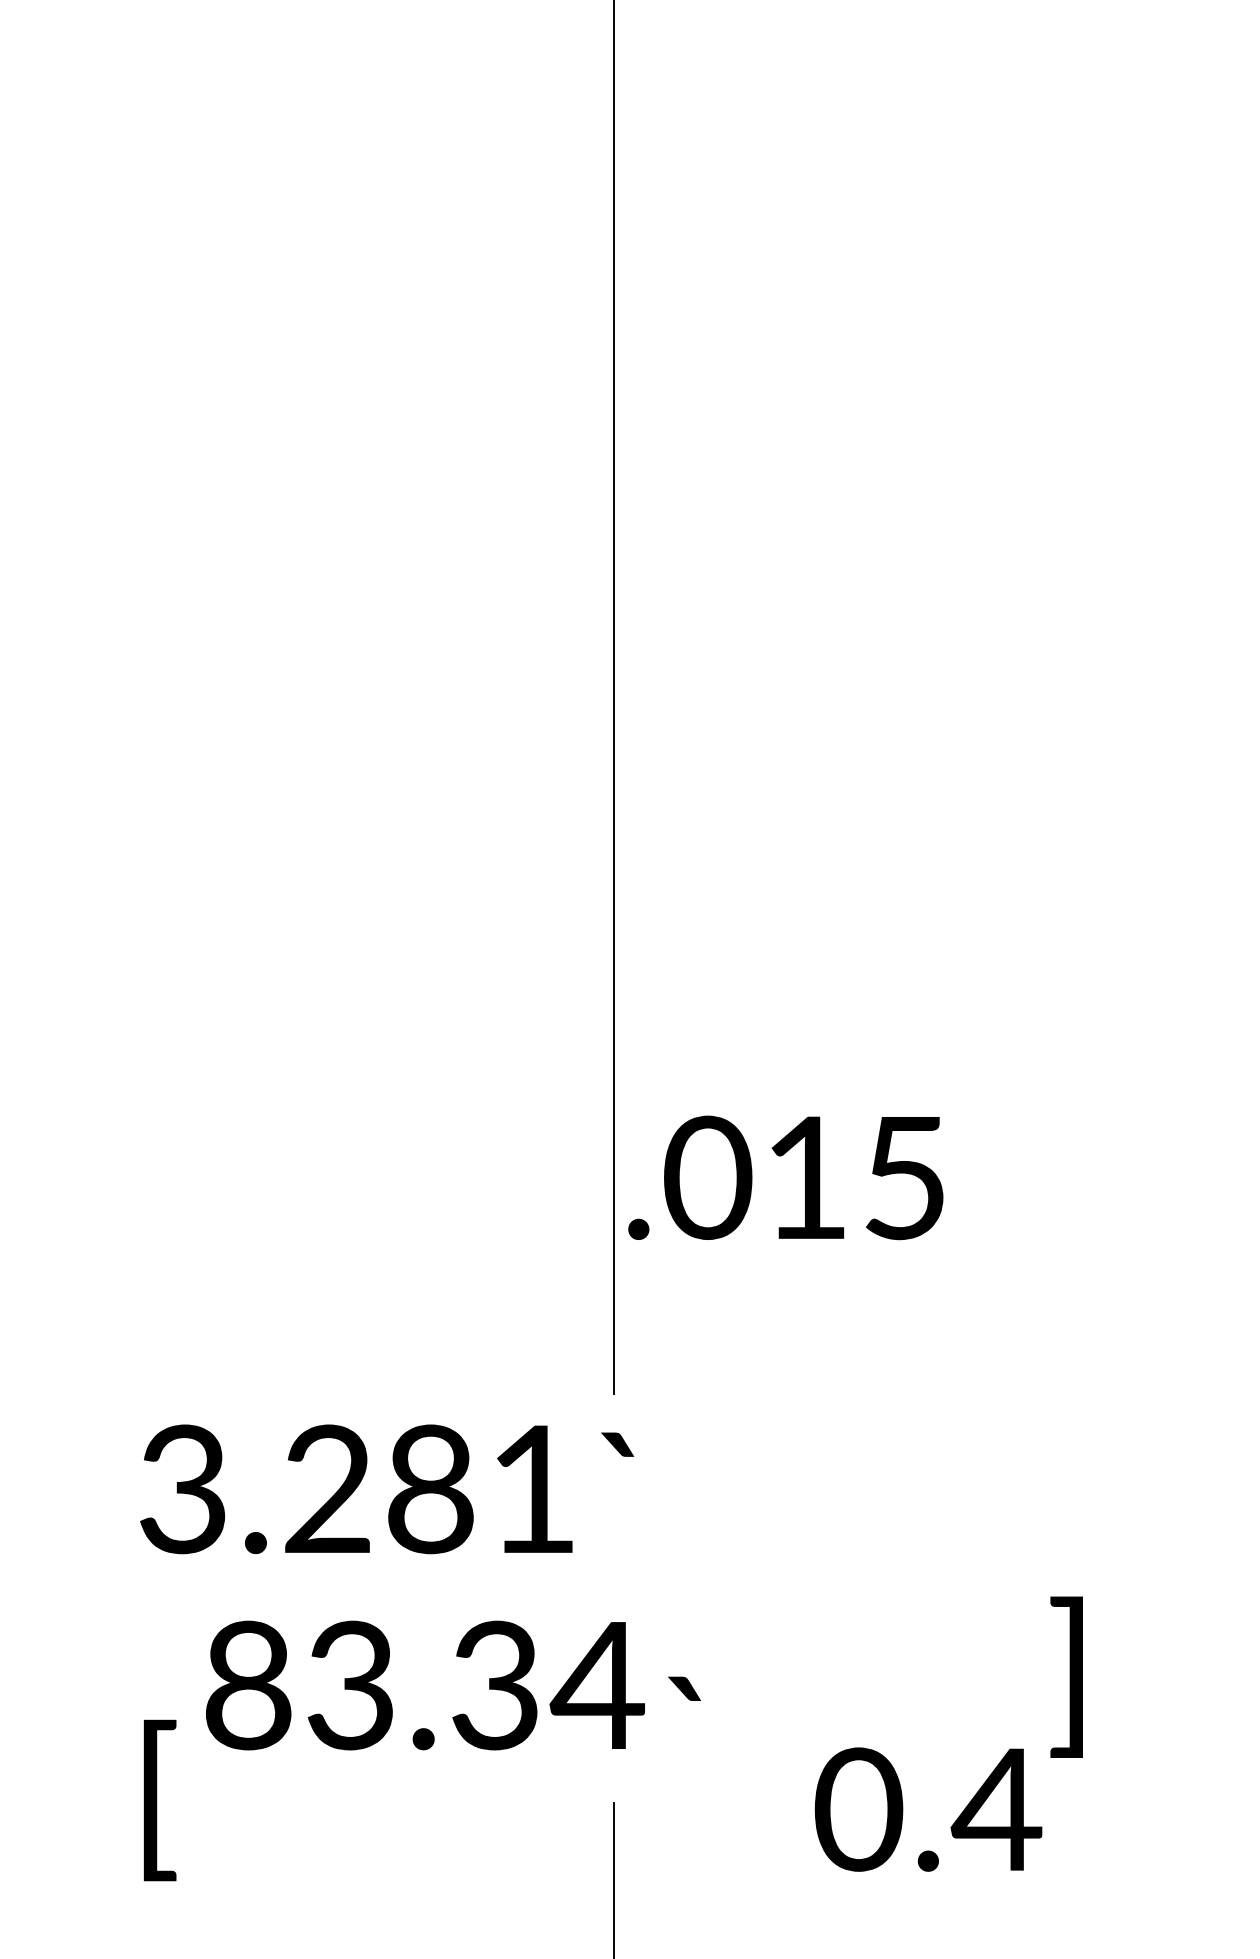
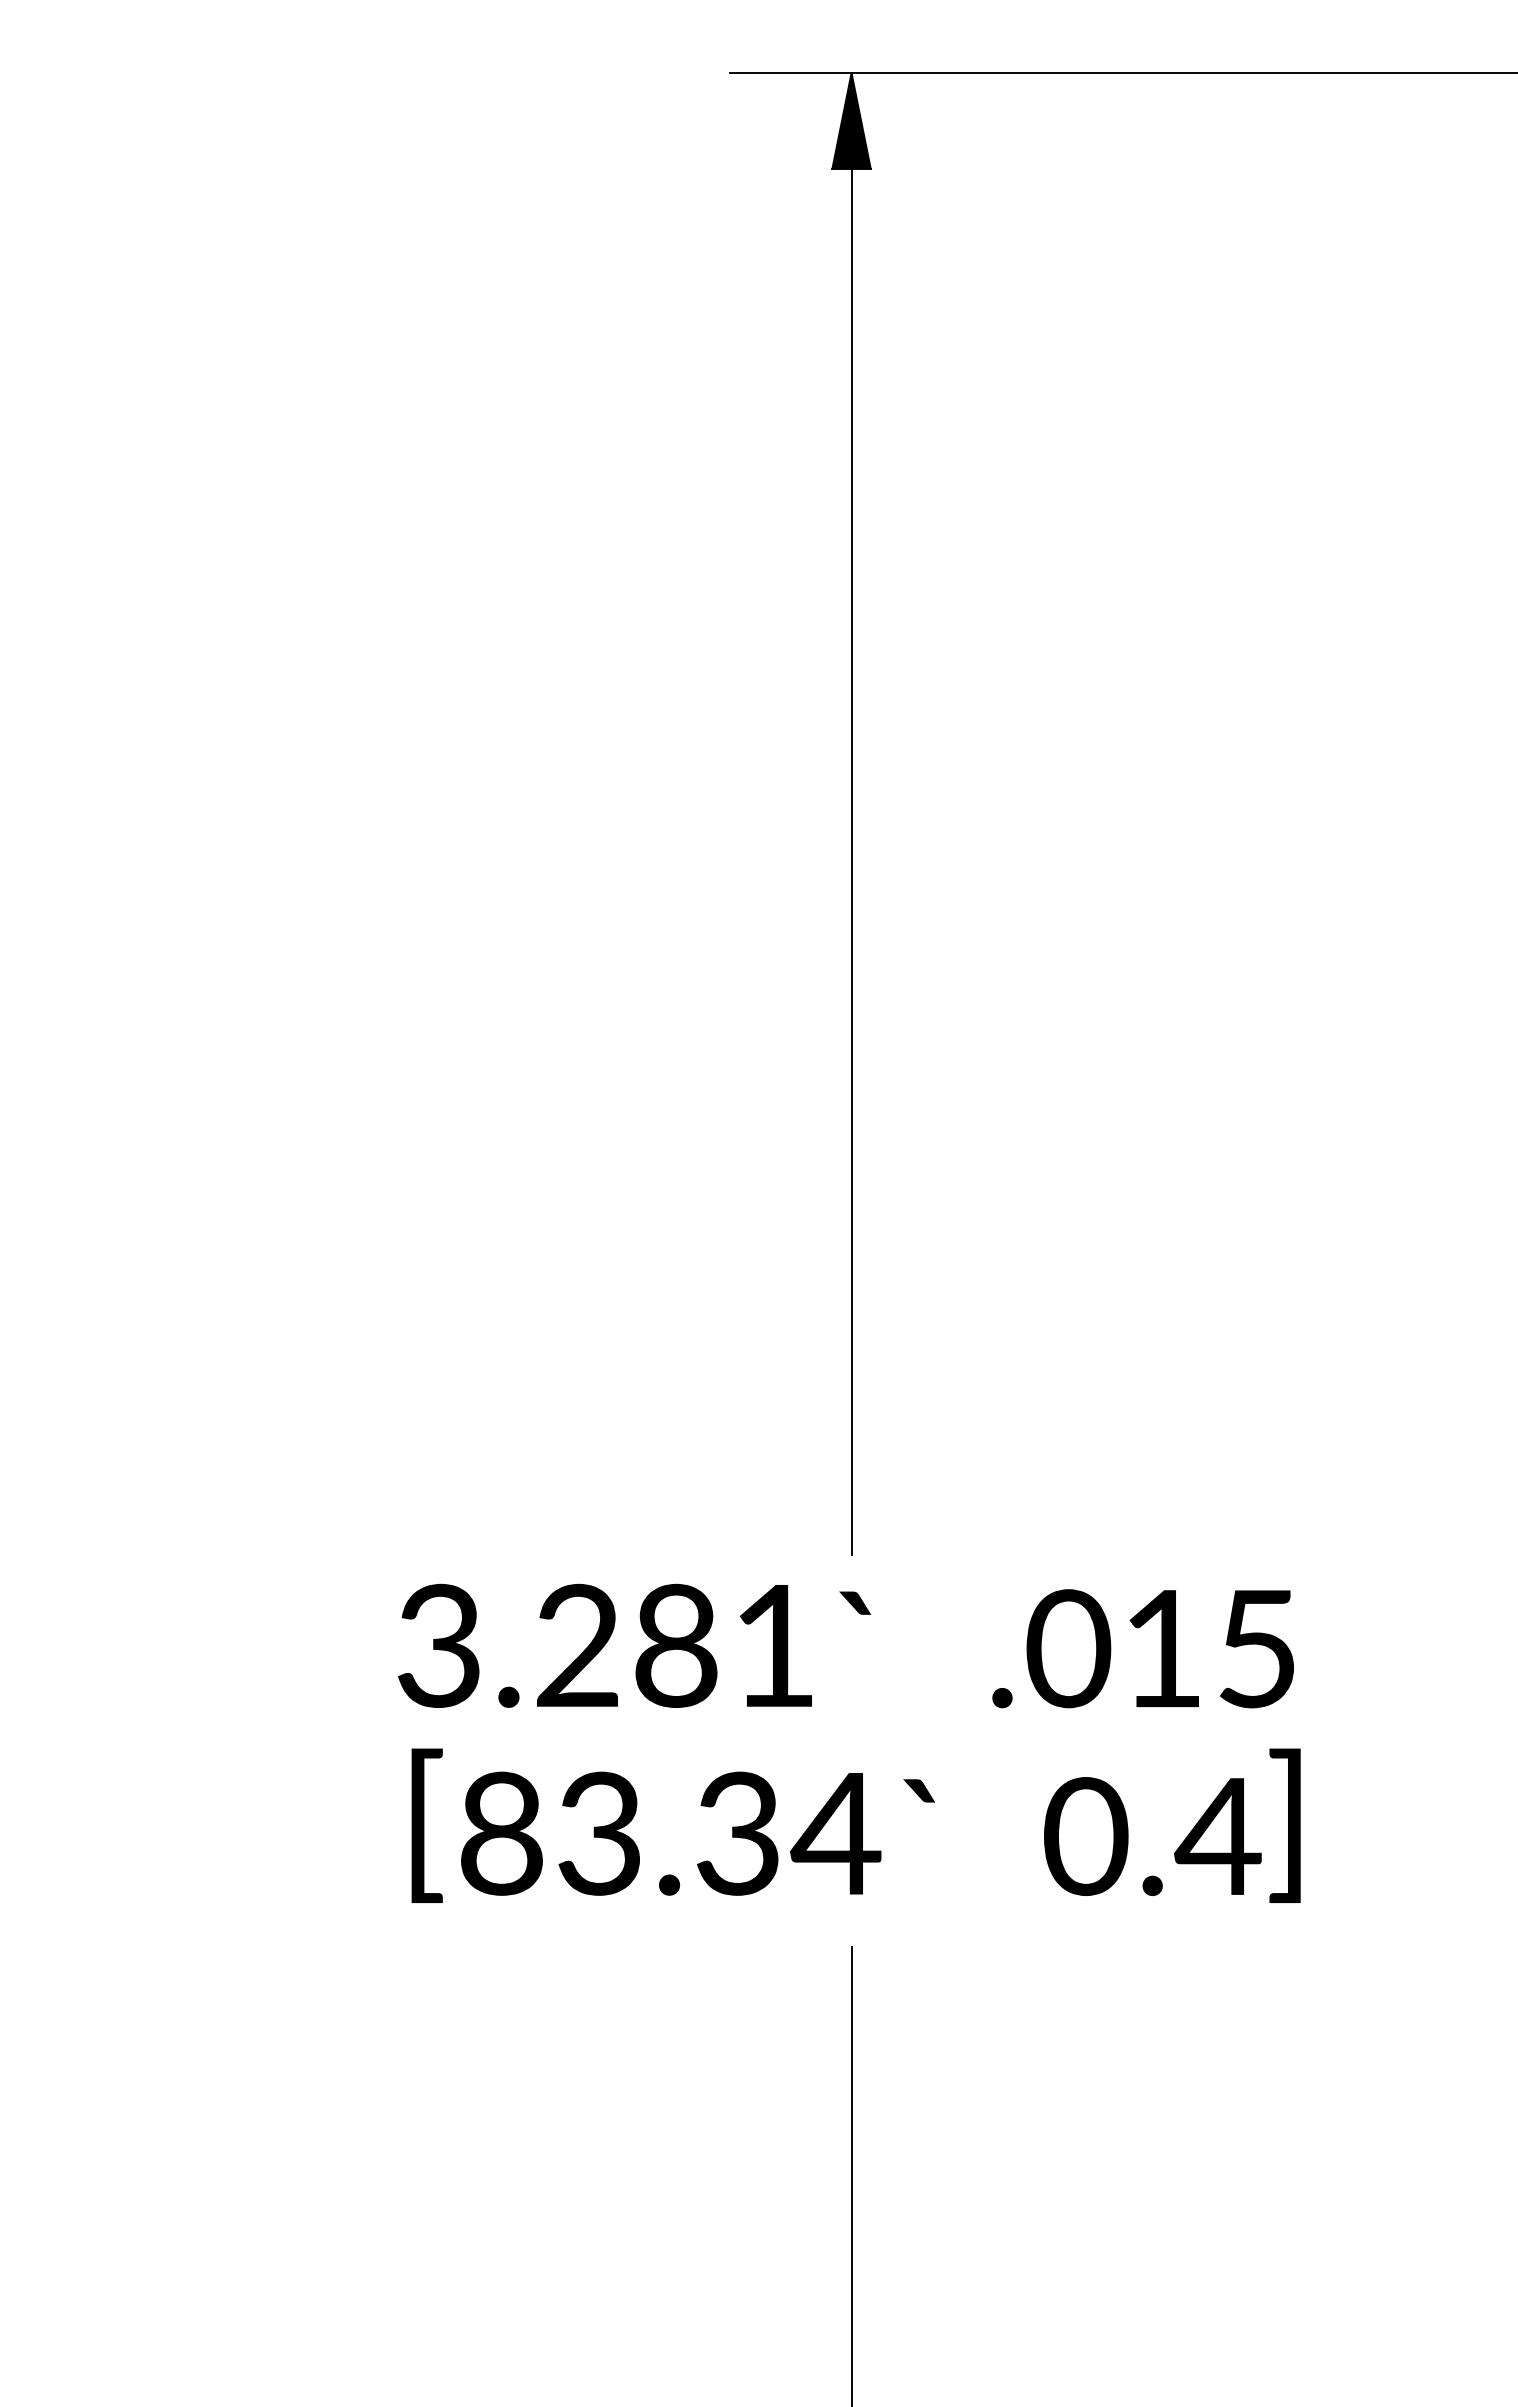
text: (785, 1177) -> (1142, 1648), moved
text: (684, 1688) -> (919, 1790), moved
text: (159, 1800) -> (426, 1825), moved
text: (928, 1809) -> (1152, 1836), moved

